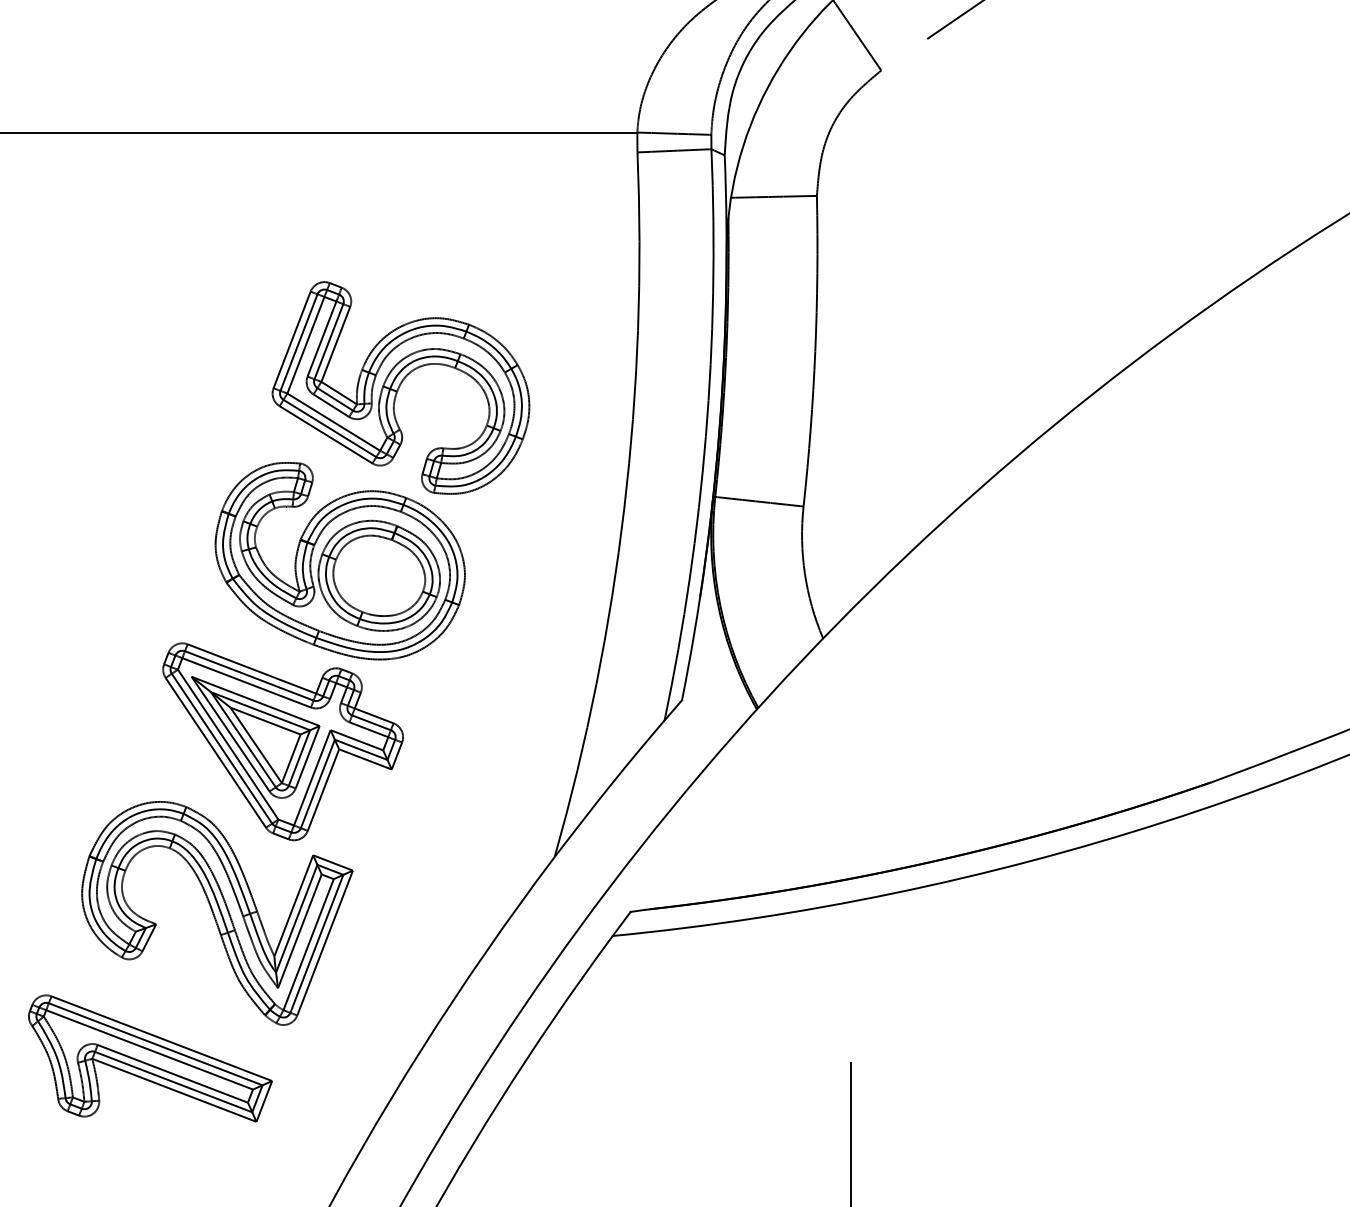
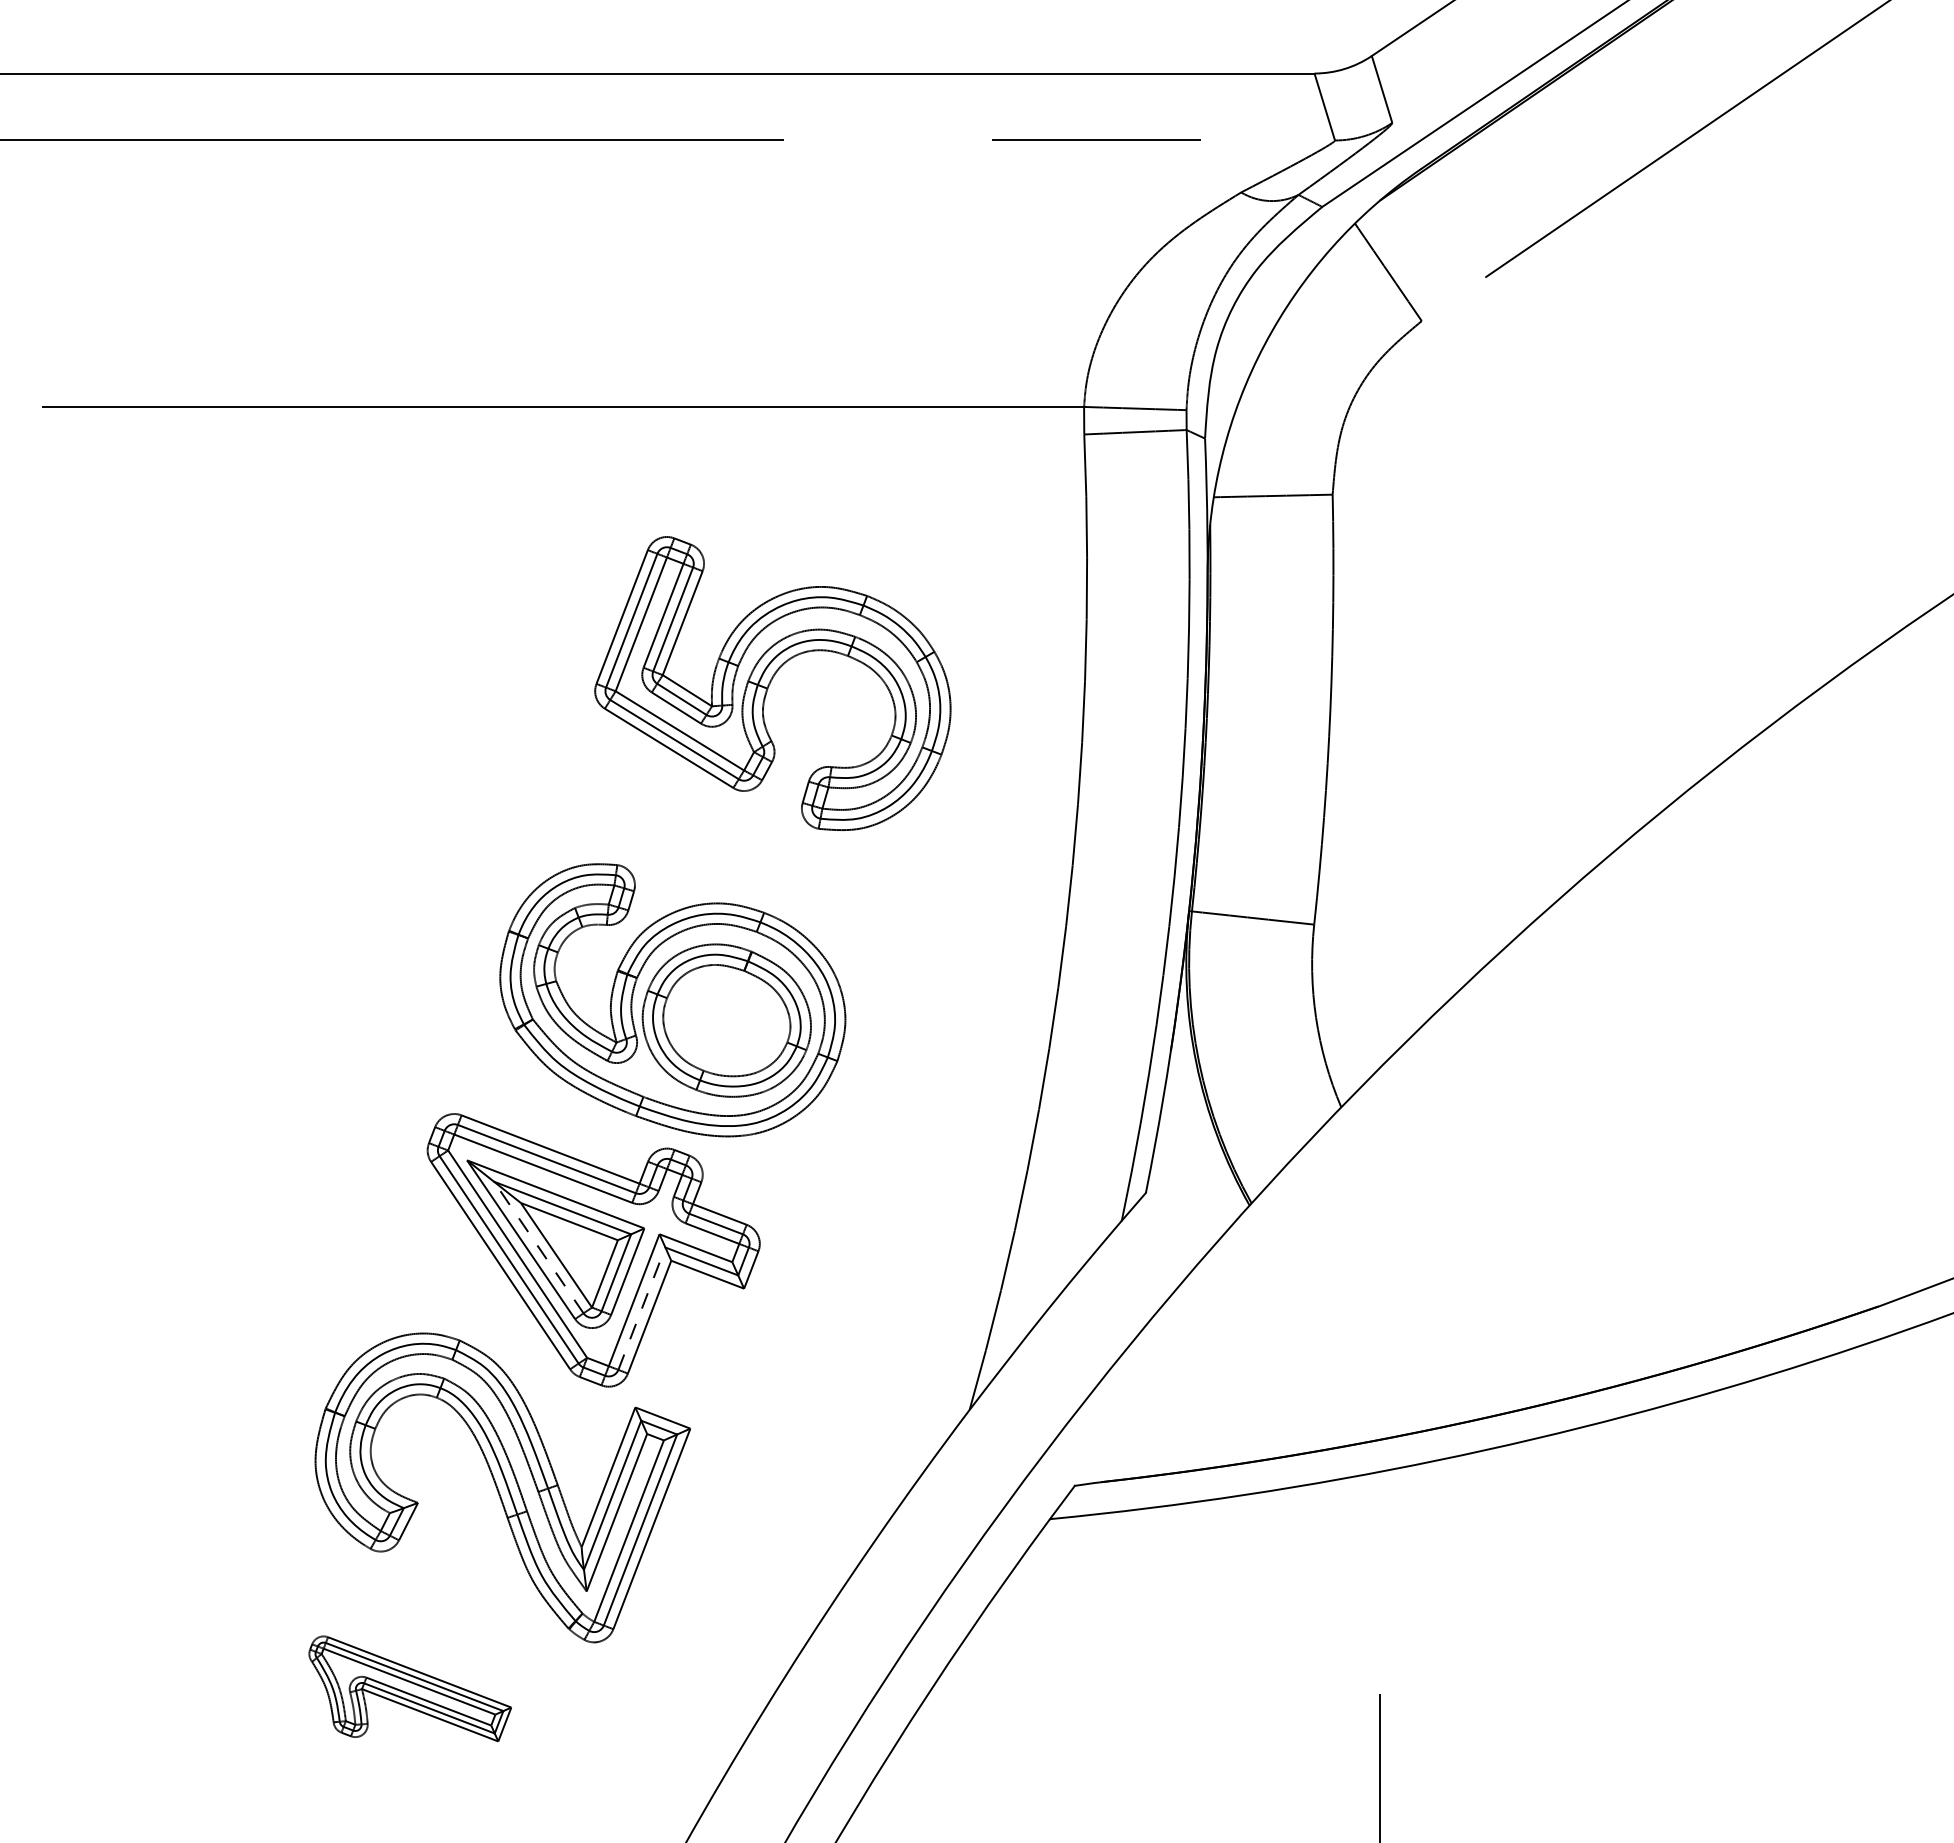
part: (400, 387) -> (772, 683), moved
line: (243, 739) -> (538, 1247), solid -> dashed
line: (317, 783) -> (641, 1308), solid -> dashed
part: (150, 1058) -> (410, 1688), size x0.6

